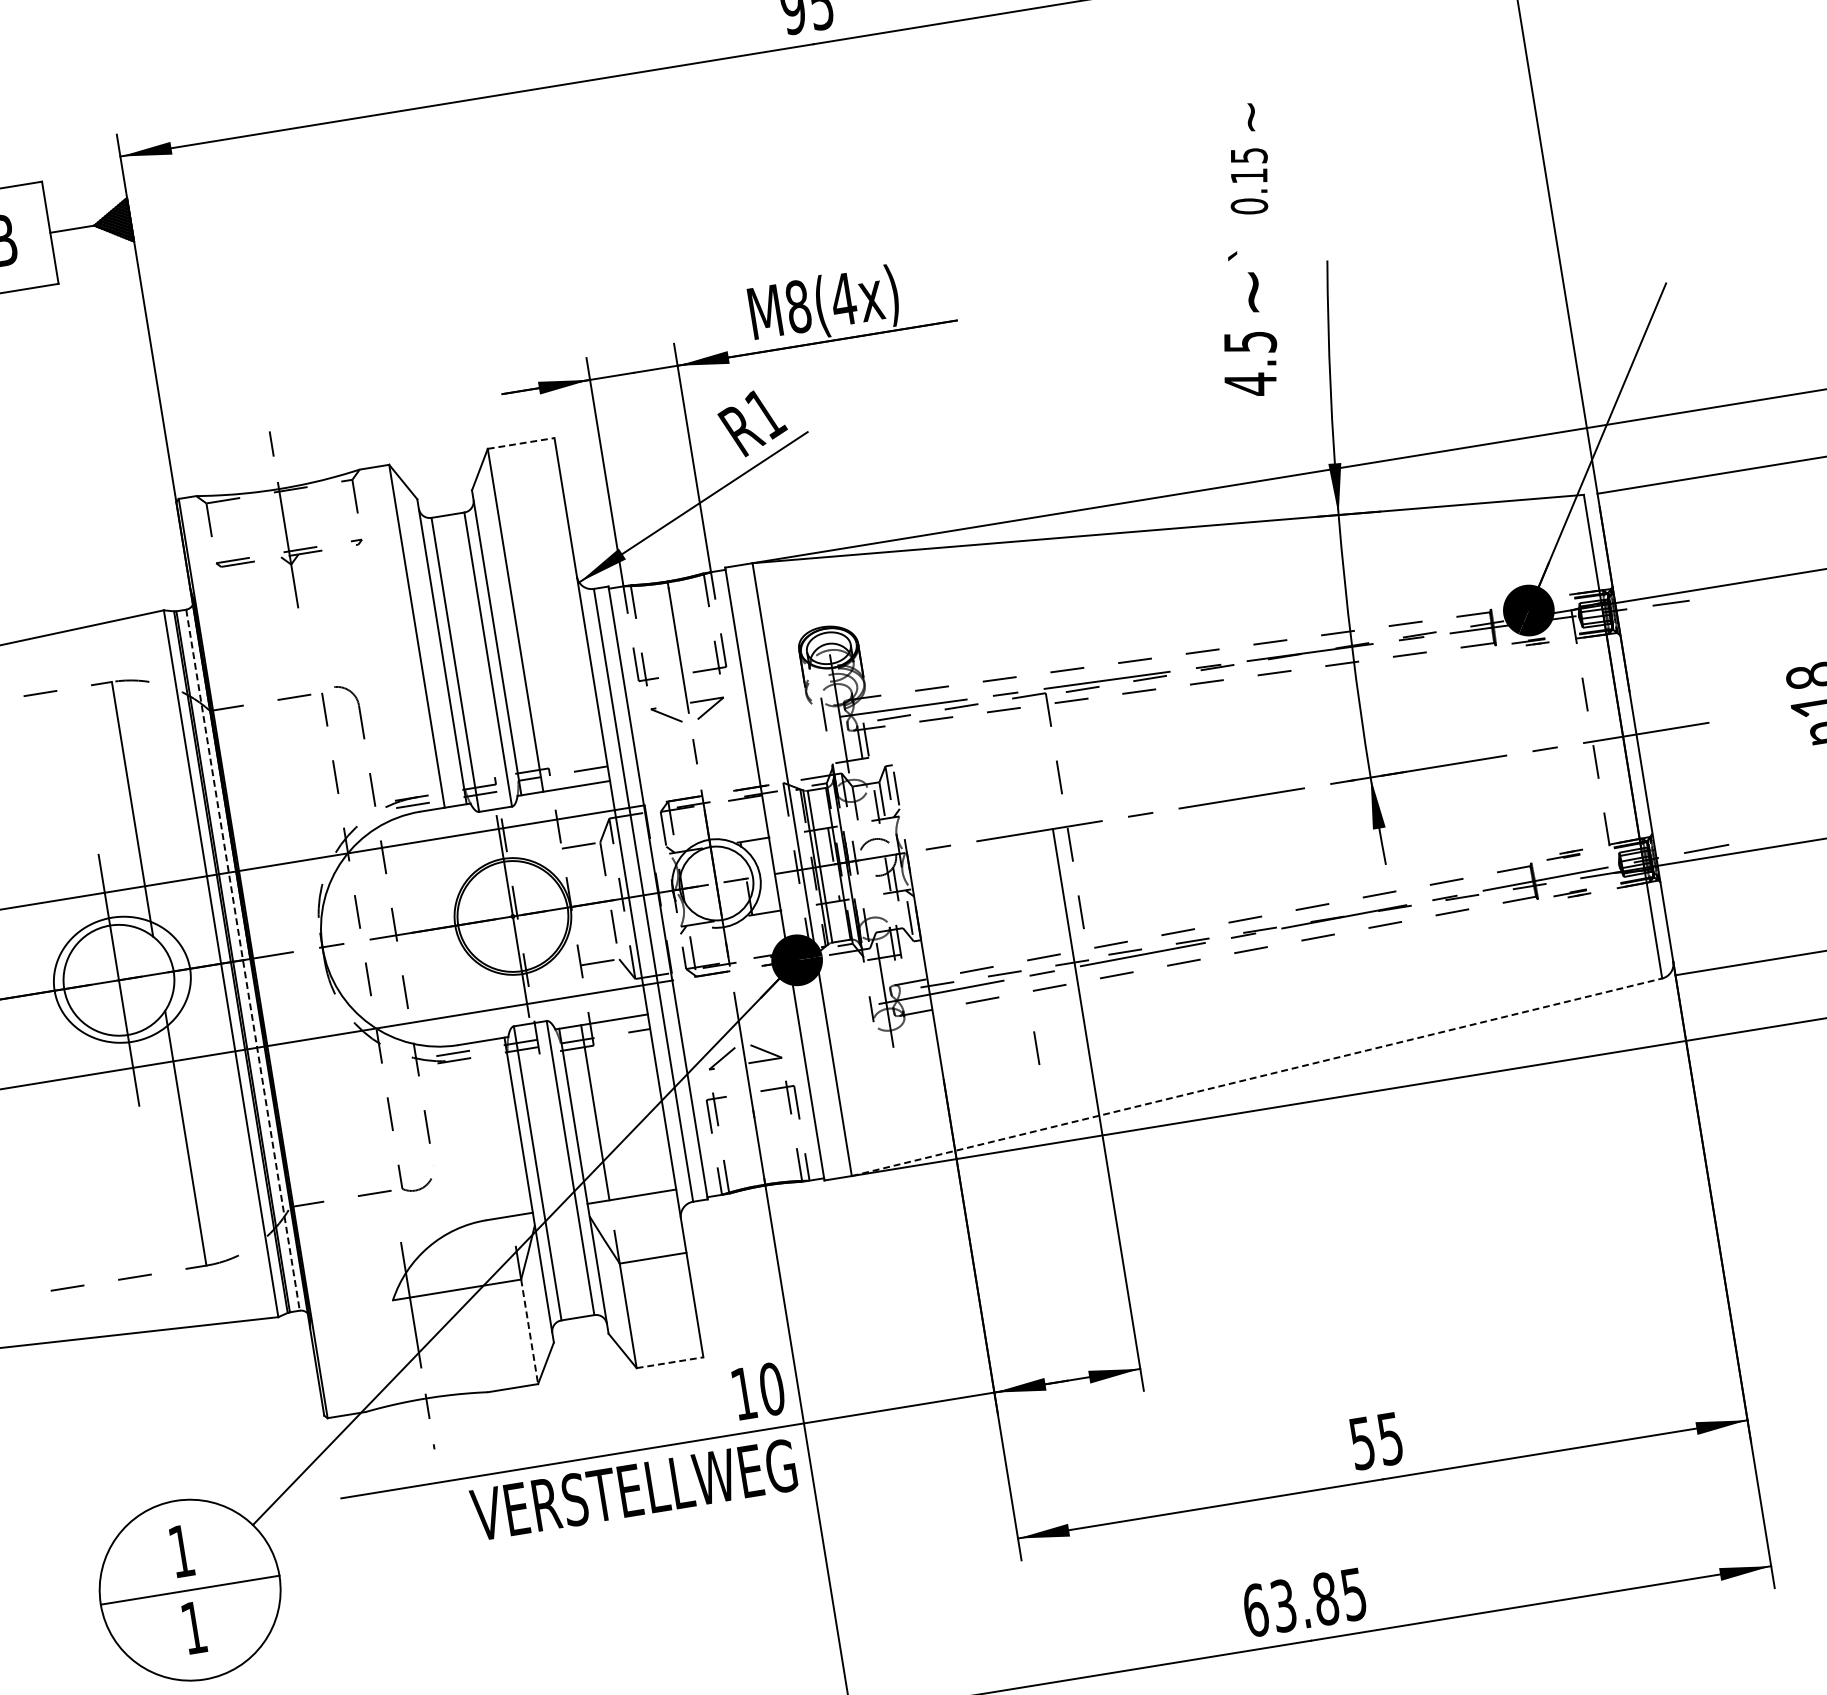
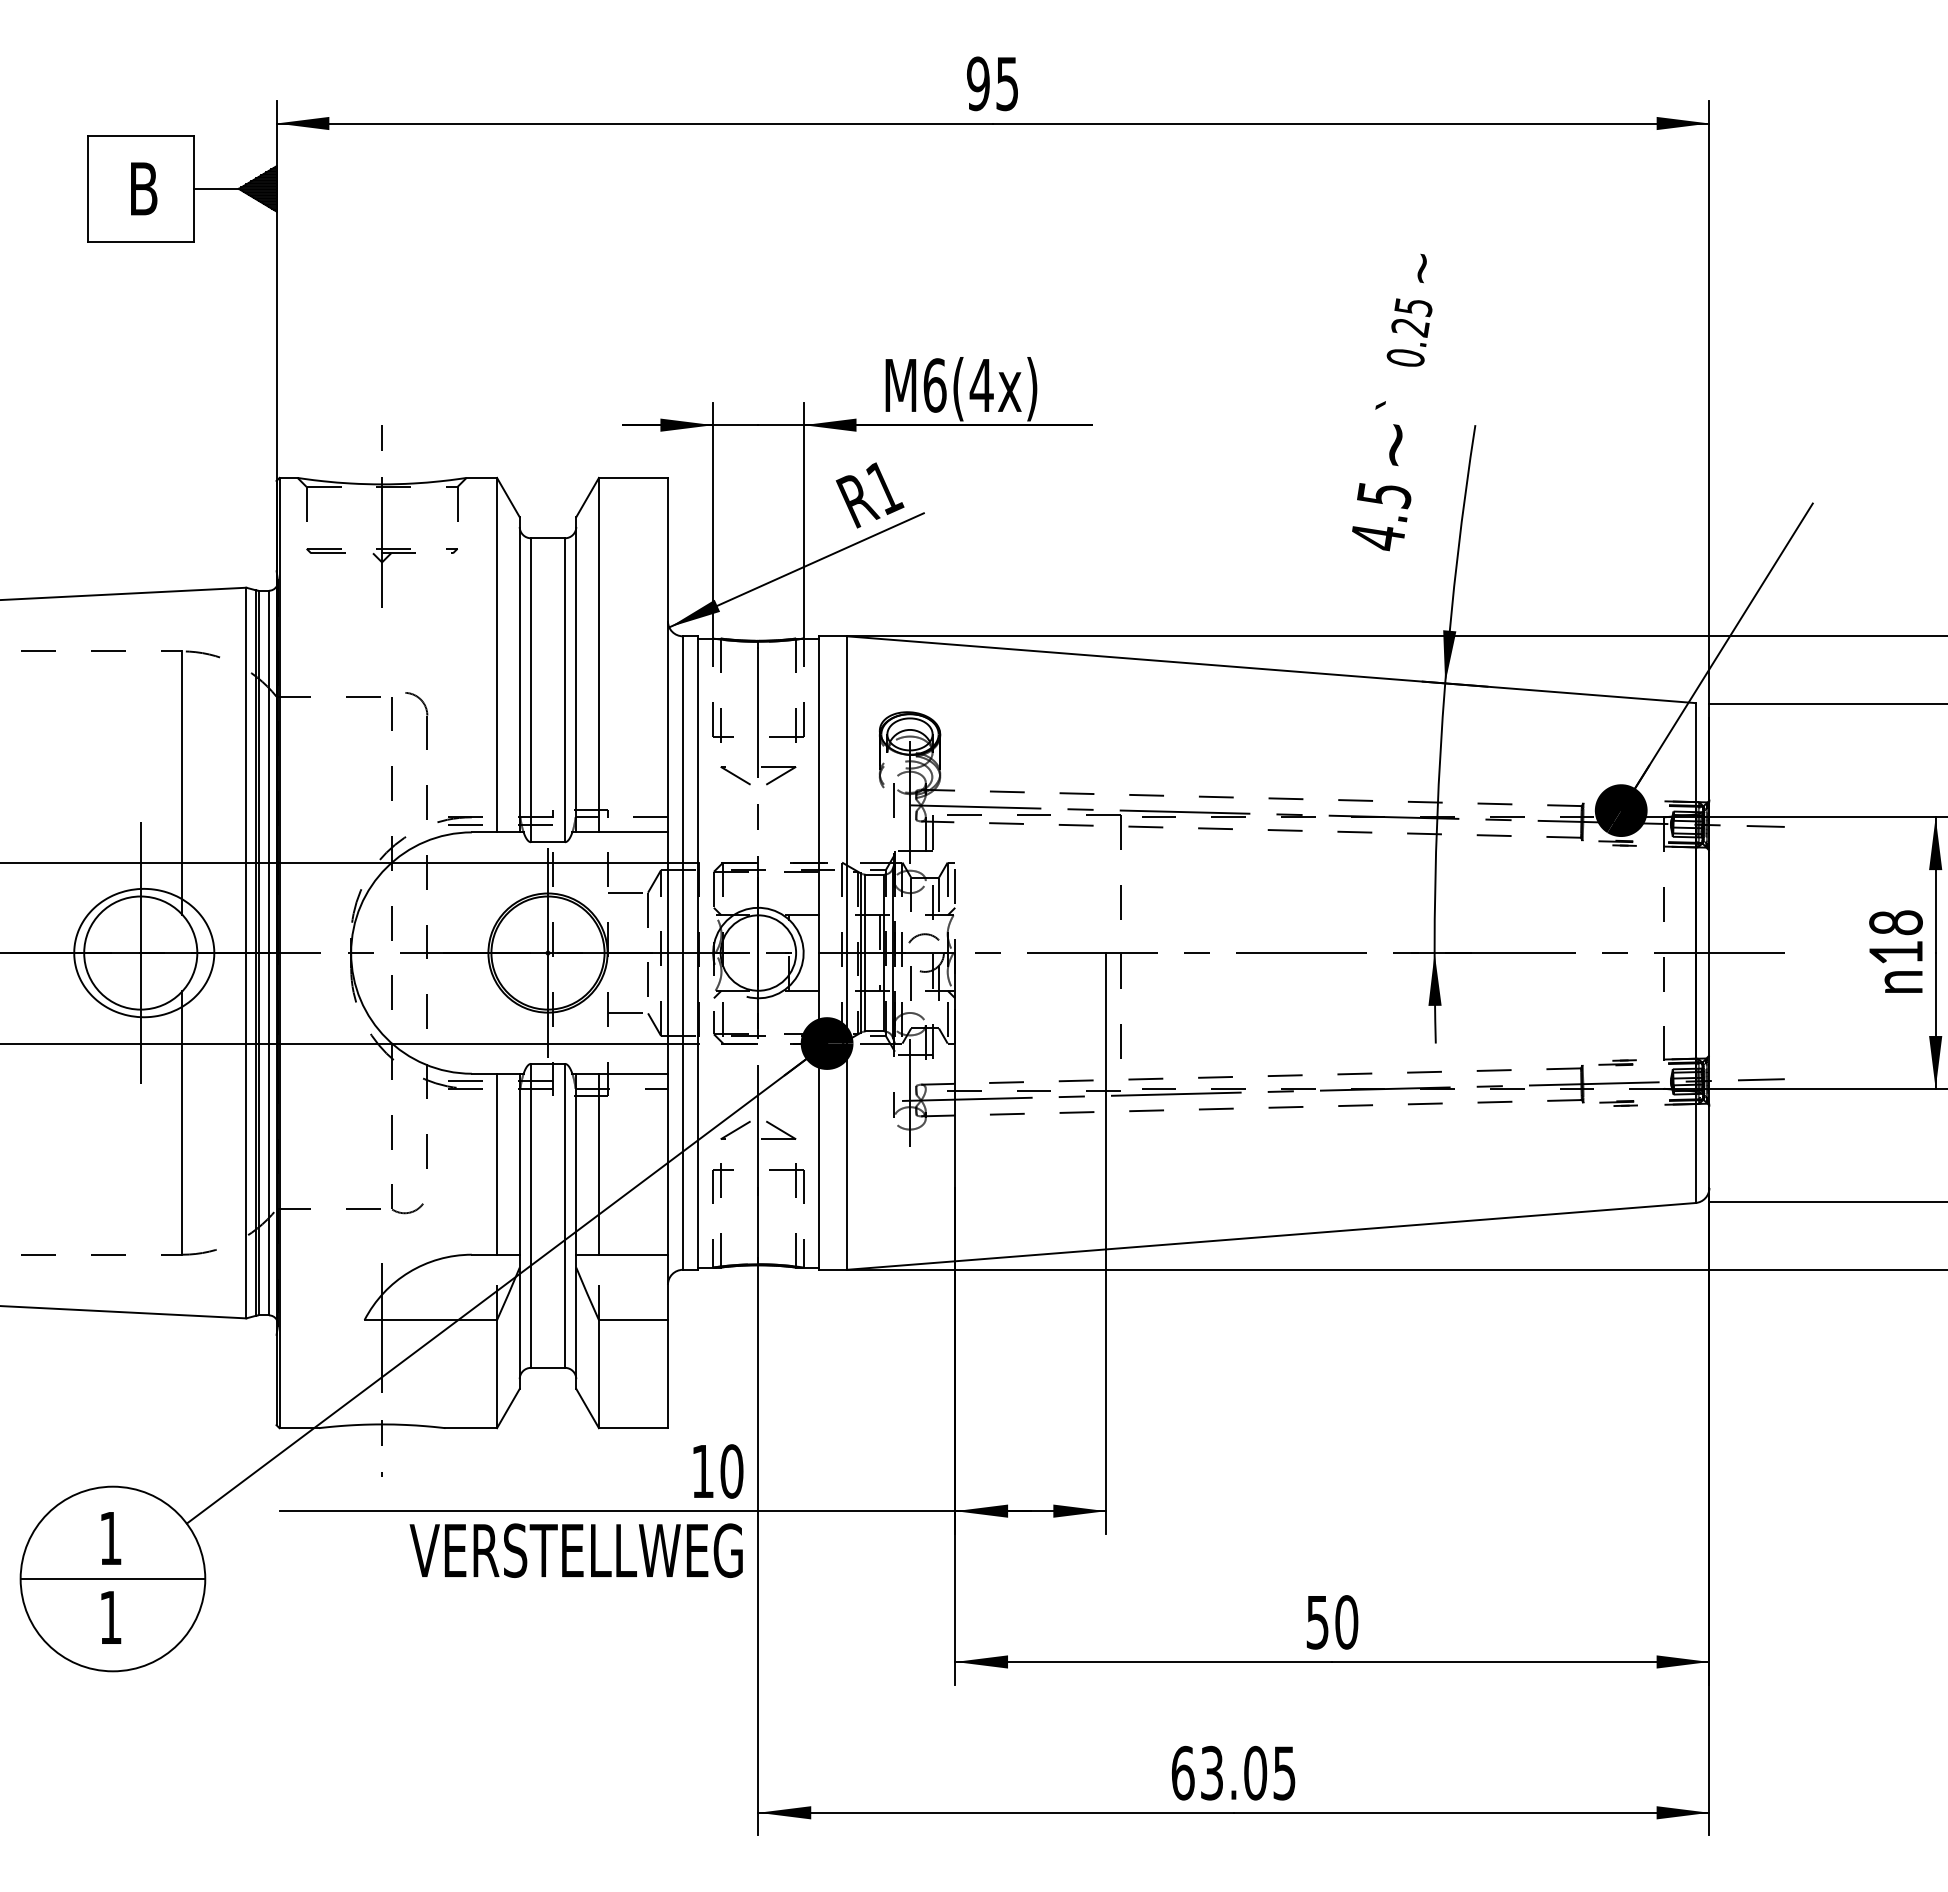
text: (1249, 177) -> (1410, 328), 0.15 -> 0.25
text: (797, 306) -> (934, 385), M8(4x) -> M6(4x)
line: (521, 443) -> (633, 477), dashed -> solid
line: (242, 960) -> (268, 953), dashed -> solid
line: (1036, 1048) -> (910, 983), moved
line: (1257, 1077) -> (1271, 1236), dashed -> solid
line: (497, 1127) -> (497, 1163), added
line: (530, 1332) -> (497, 1374), dashed -> solid
line: (670, 1363) -> (633, 1428), dashed -> solid
text: (1390, 1438) -> (1346, 1622), 55 -> 50
text: (1325, 1599) -> (1255, 1773), 63.85 -> 63.05

